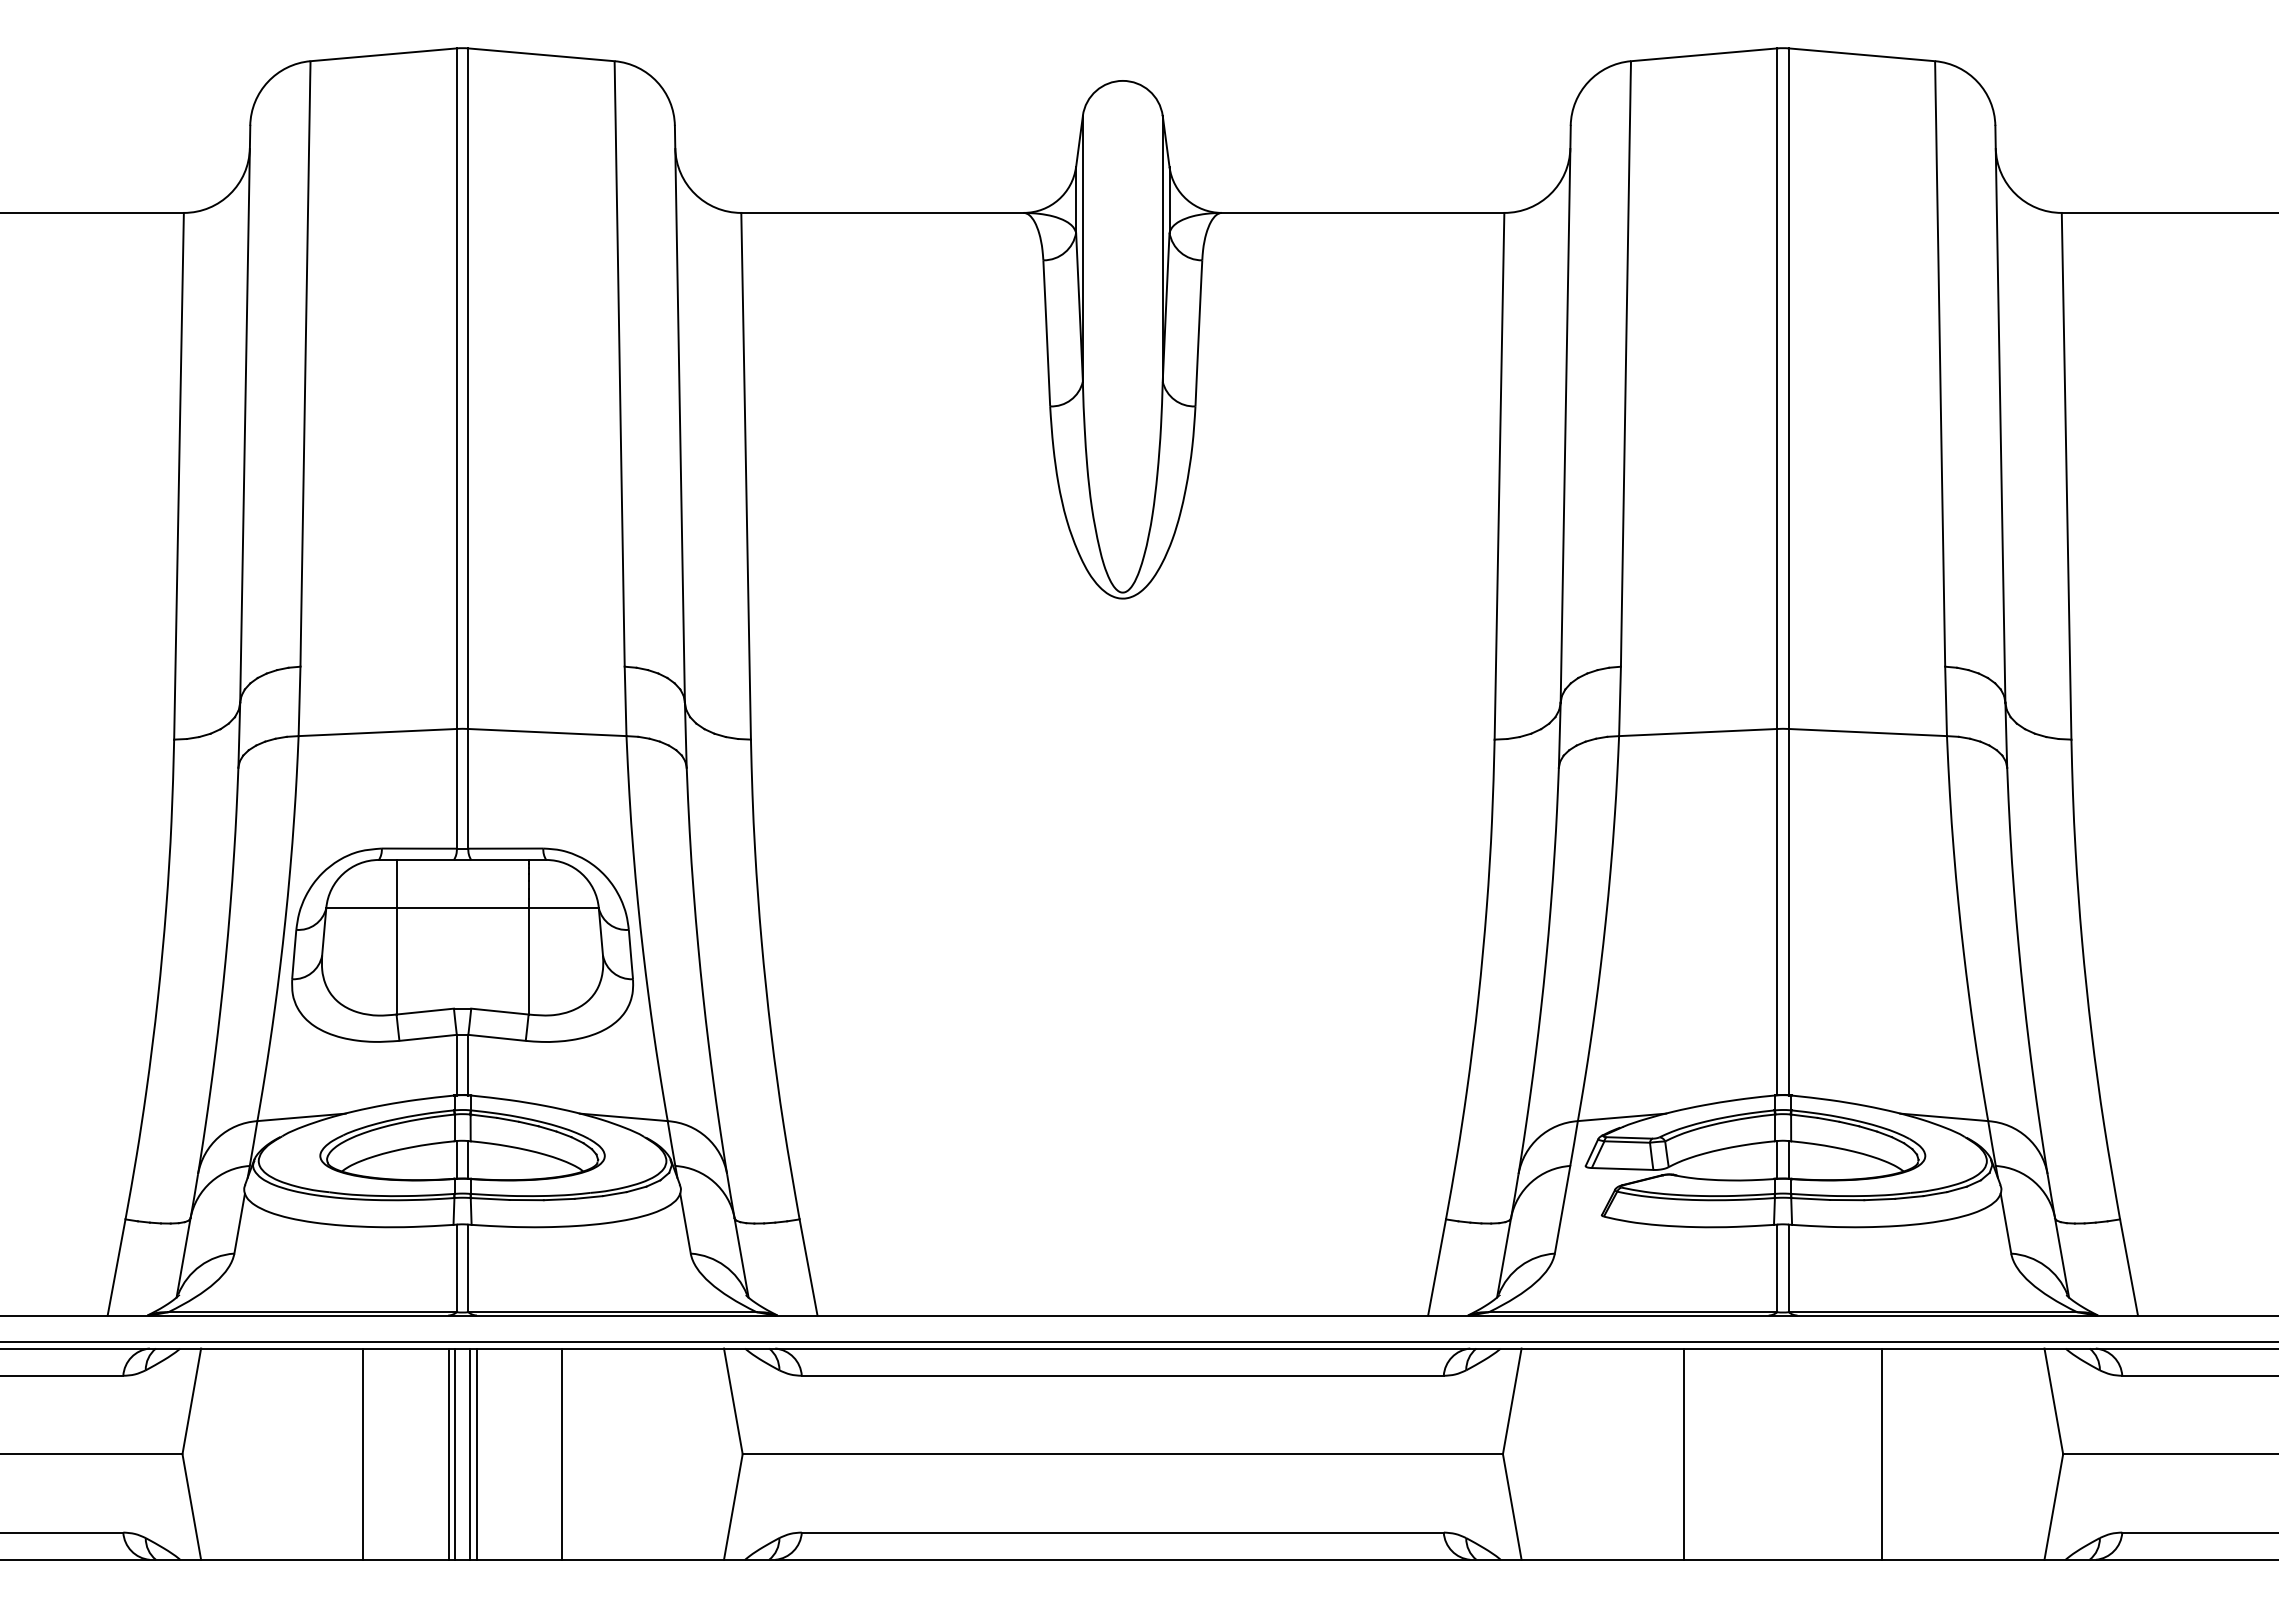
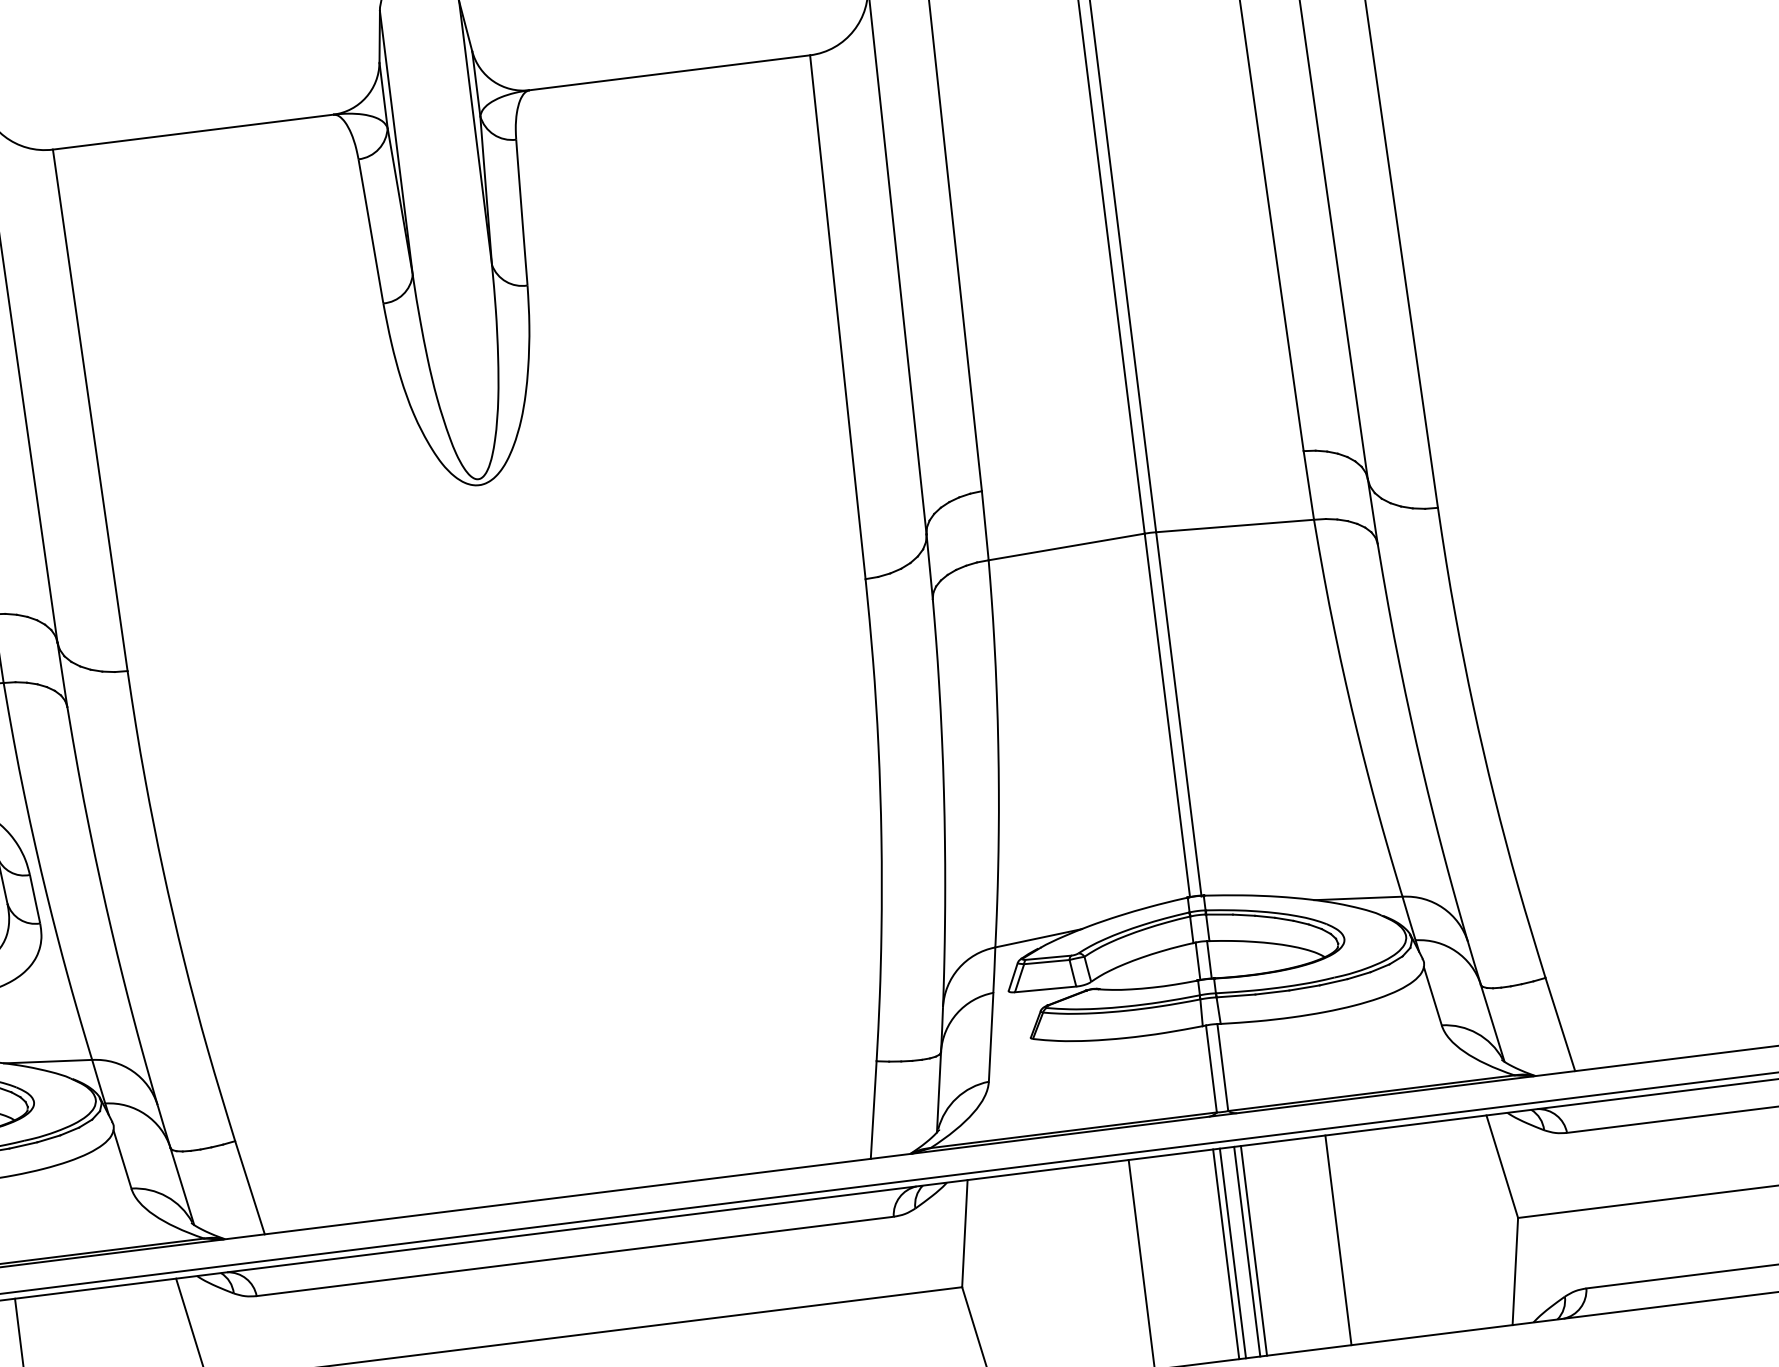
line: (1769, 1453) -> (1226, 1253), added
line: (1775, 1453) -> (1232, 1252), added
line: (1790, 1453) -> (1247, 1250), added
line: (1797, 1453) -> (1254, 1250), added

